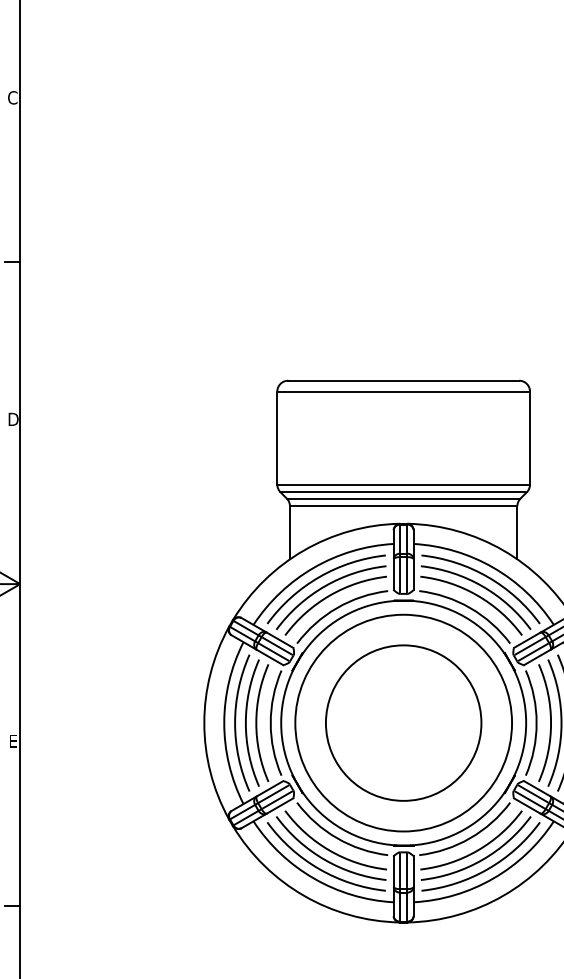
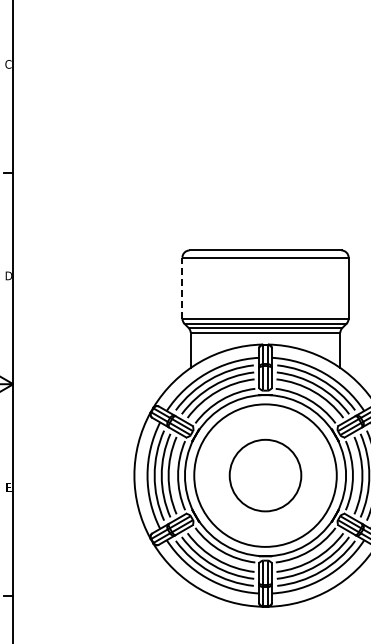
line: (277, 438) -> (182, 288), solid -> dashed
circle: (403, 722) -> (265, 475), size x0.7

